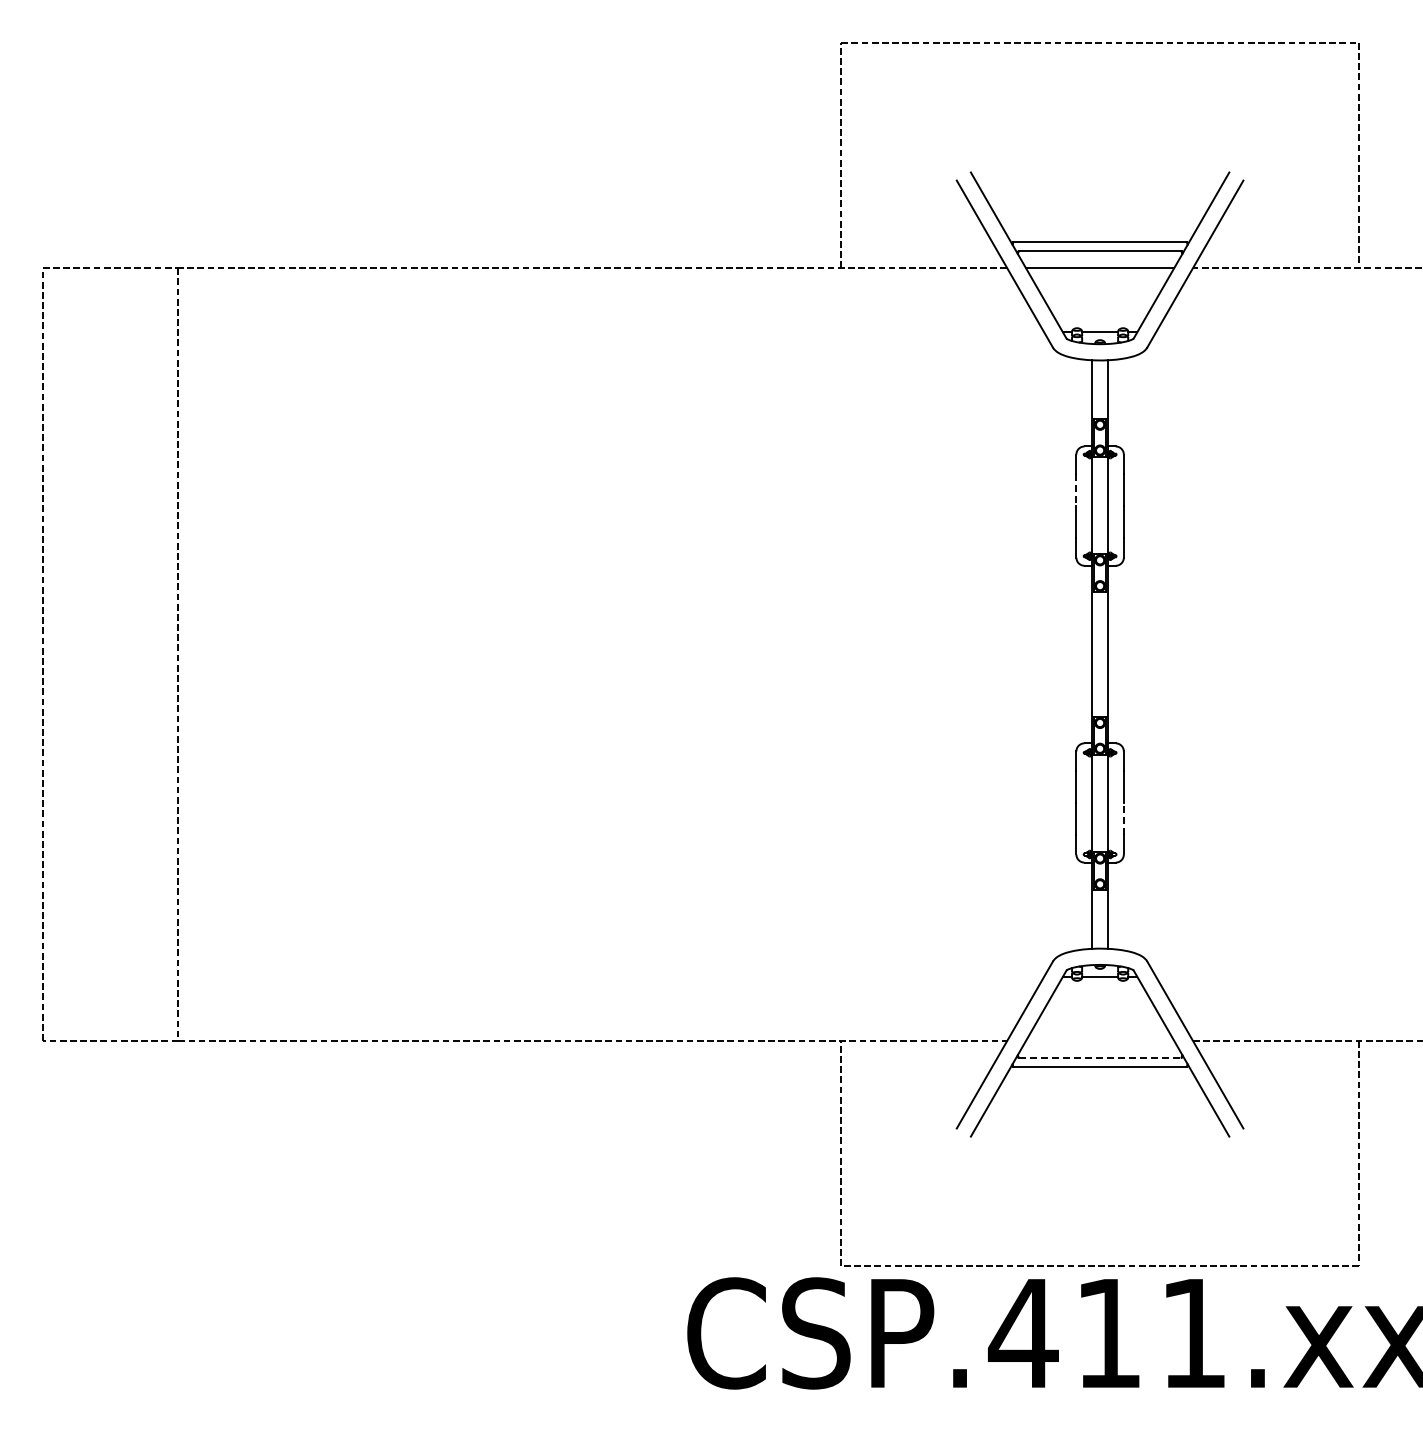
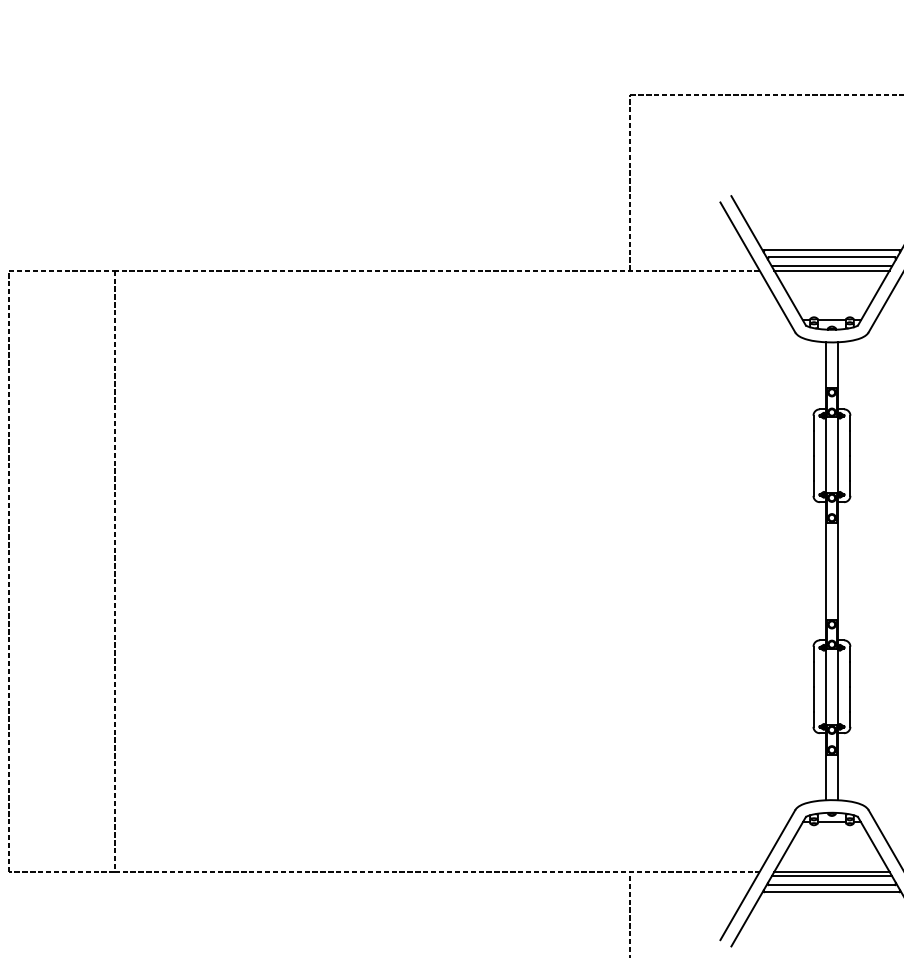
line: (1099, 262) -> (831, 266), added
line: (1076, 490) -> (813, 443), dashed -> solid
line: (1123, 818) -> (850, 698), dashed -> solid
line: (1100, 1040) -> (832, 871), added
line: (1099, 1046) -> (831, 876), added
line: (1100, 1057) -> (832, 884), dashed -> solid

